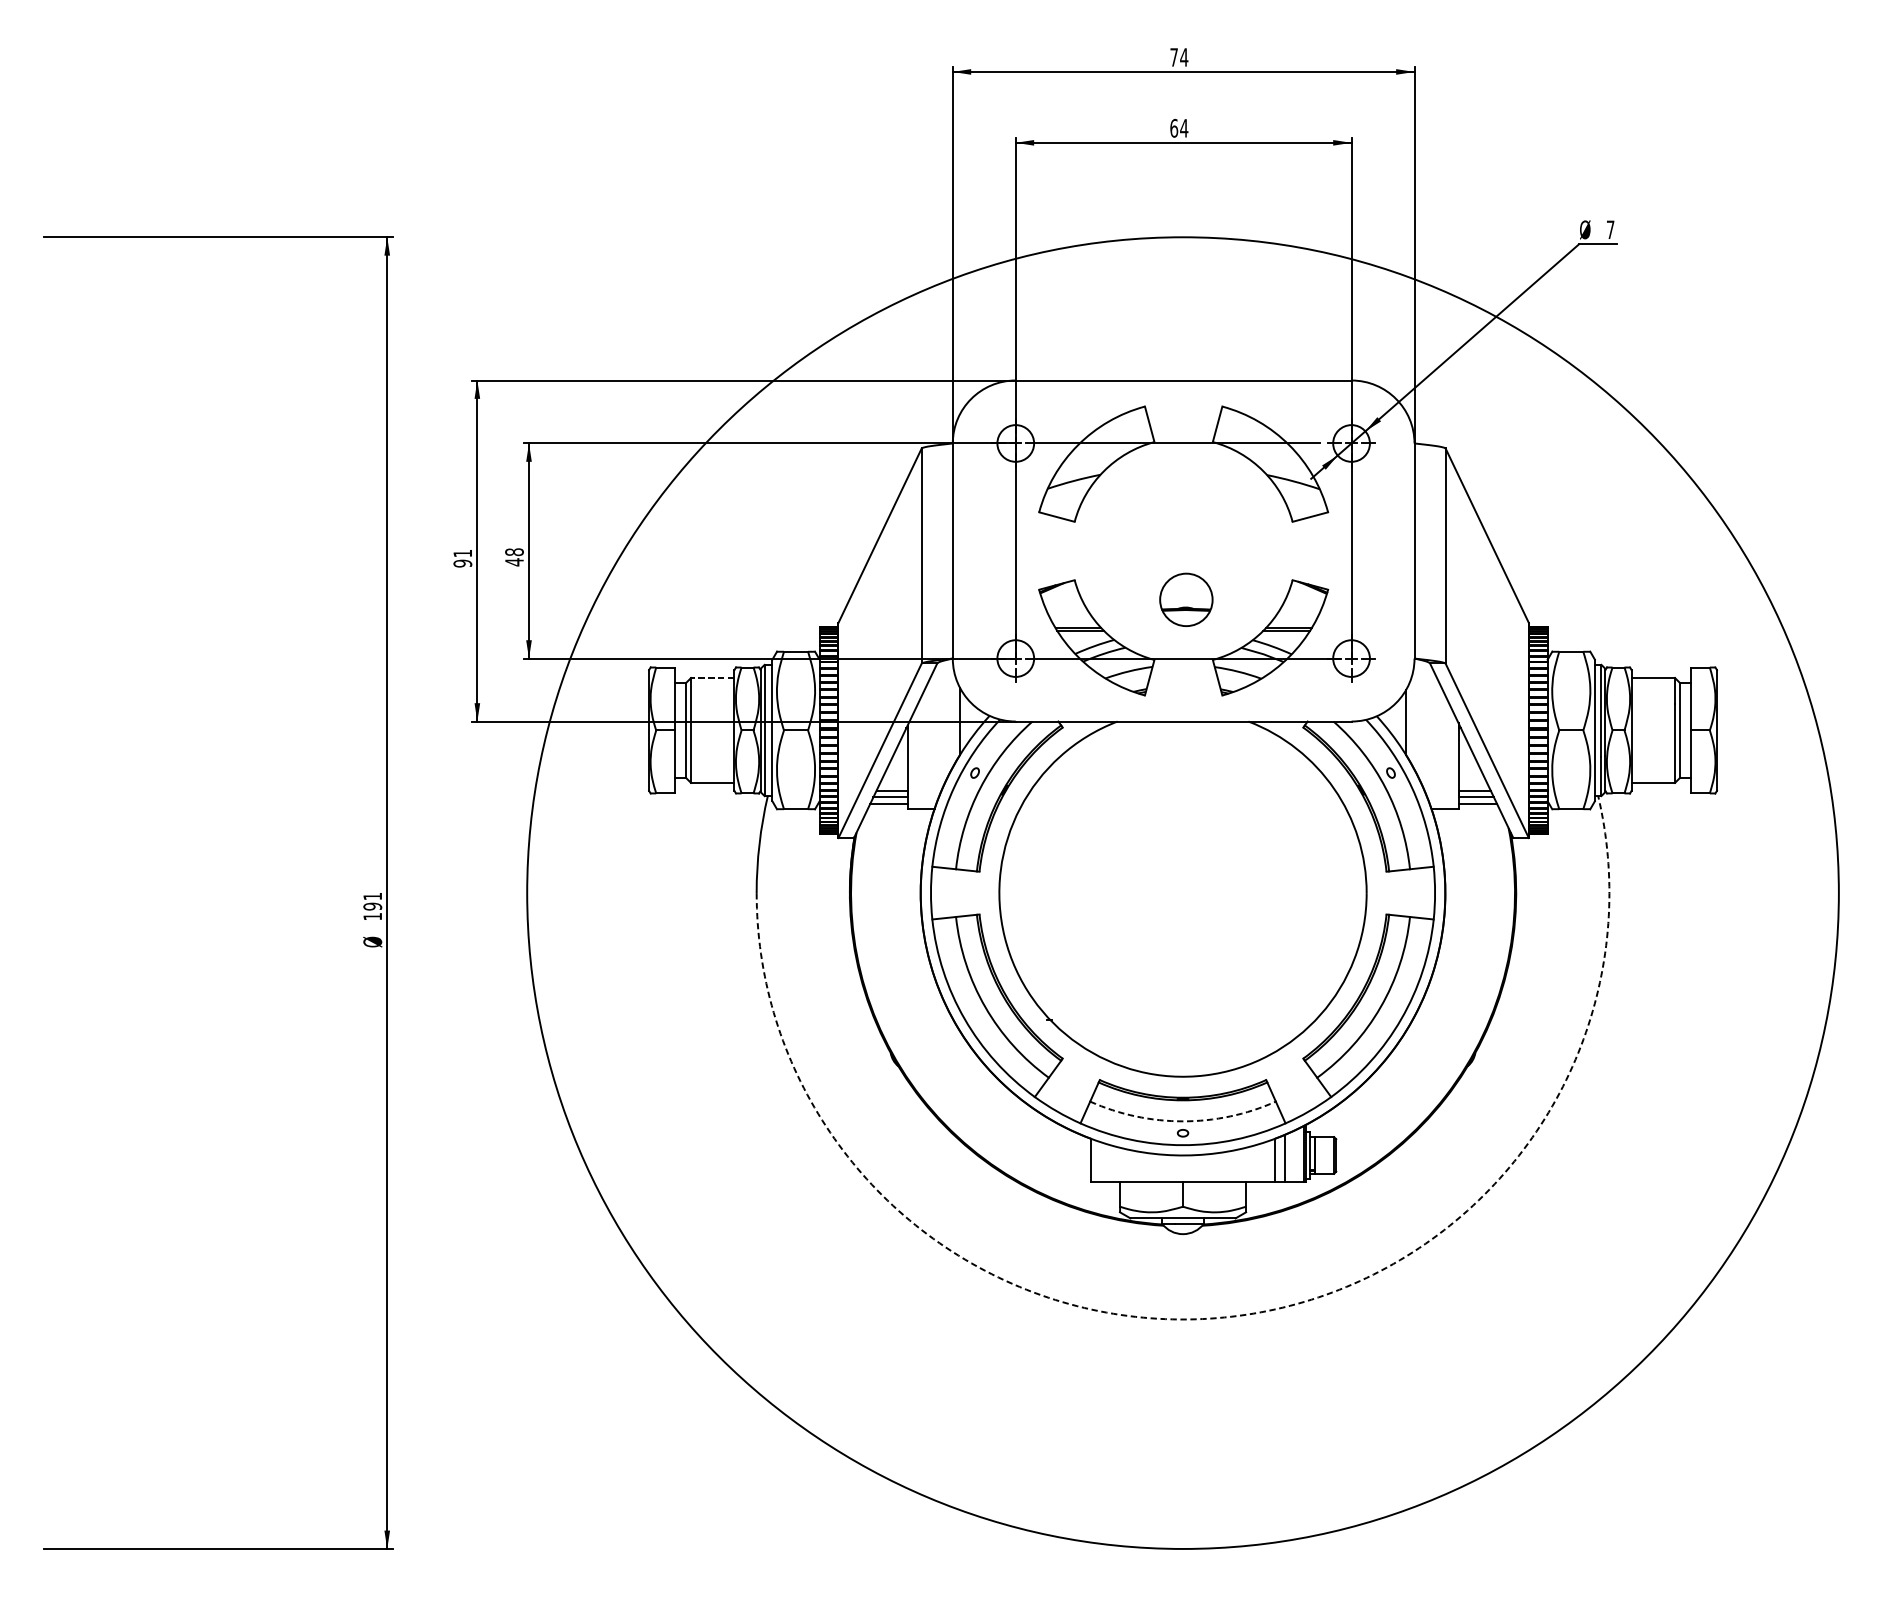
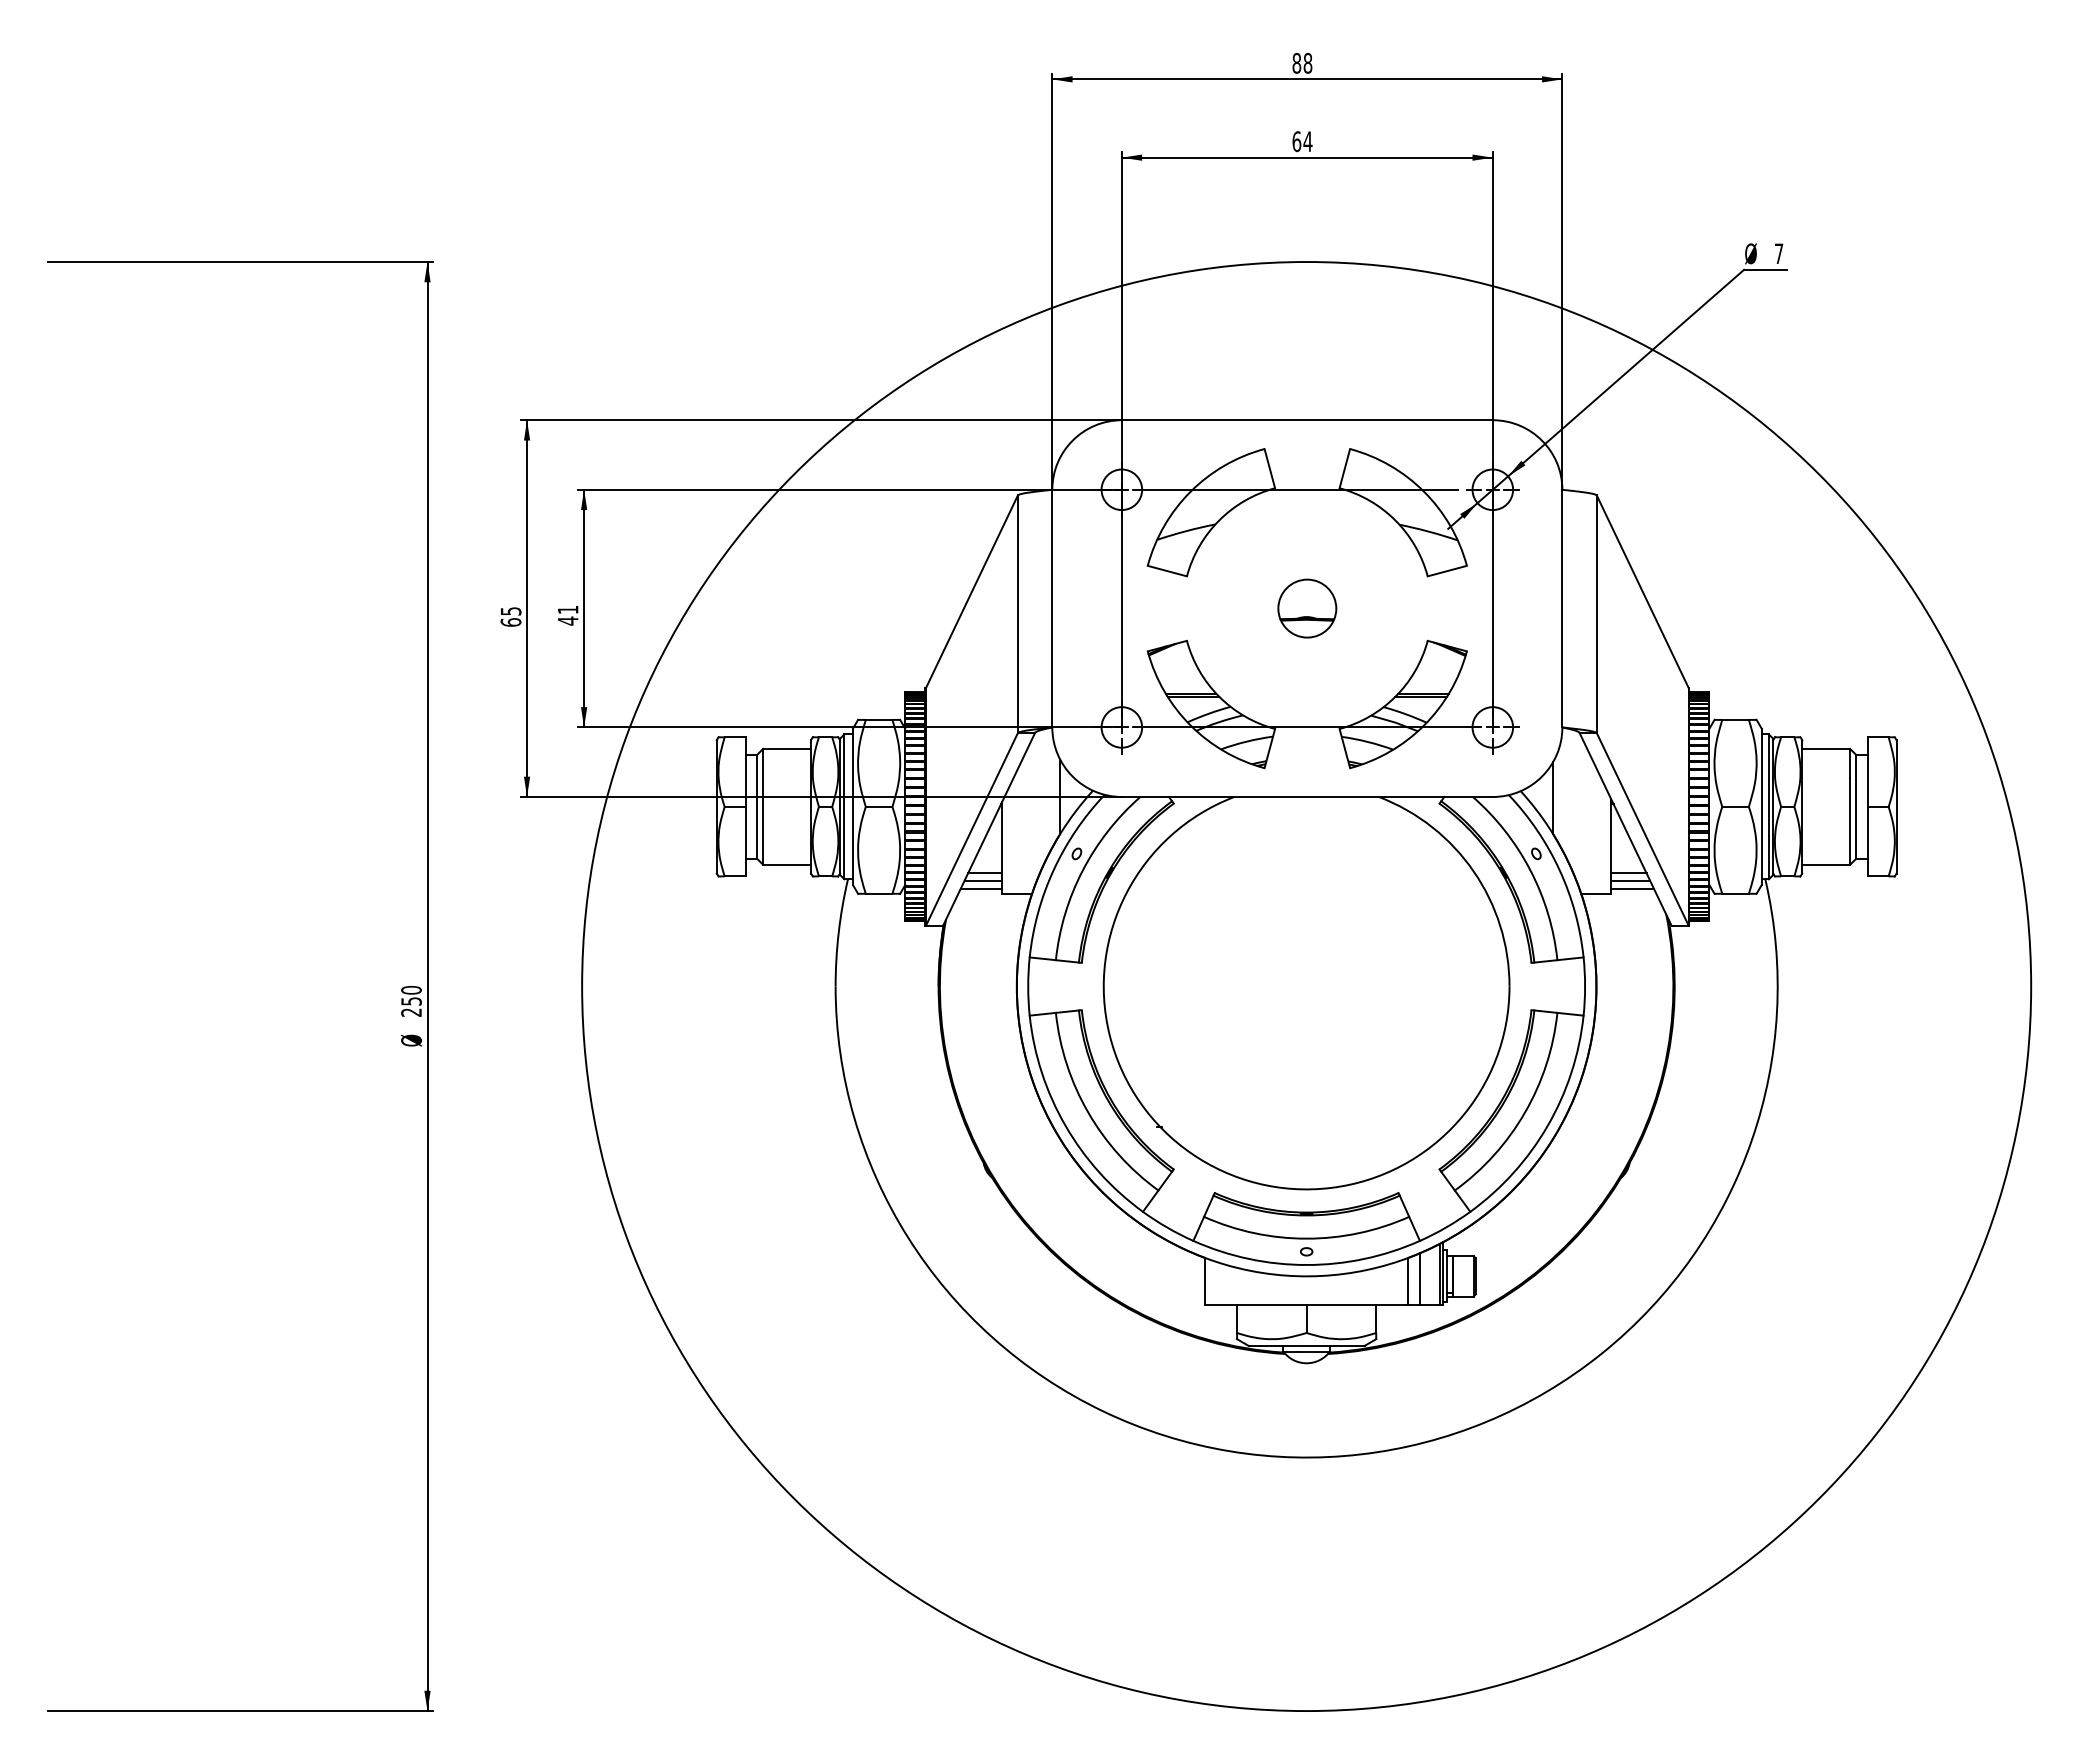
text: (1179, 56) -> (1302, 62), 74 -> 88
text: (513, 551) -> (567, 609), 48 -> 41
text: (462, 558) -> (510, 616), 91 -> 65
part: (1186, 599) -> (1307, 608), moved
line: (713, 677) -> (787, 748), dashed -> solid
text: (372, 906) -> (411, 1001), 191 -> 250
arc: (1182, 1121) -> (1306, 1238), dashed -> solid
arc: (1231, 1316) -> (1360, 1454), dashed -> solid

